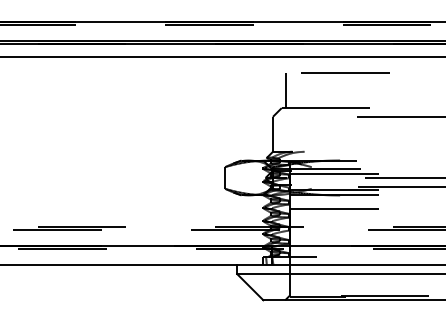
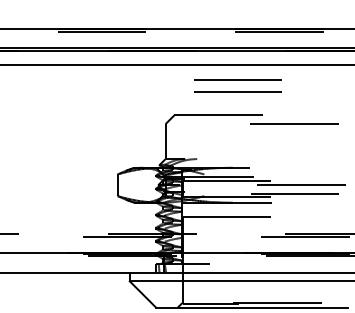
line: (345, 84) -> (238, 91), added
line: (285, 90) -> (178, 97), removed

